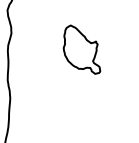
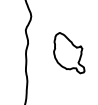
part: (82, 50) -> (69, 53), size x1.43

